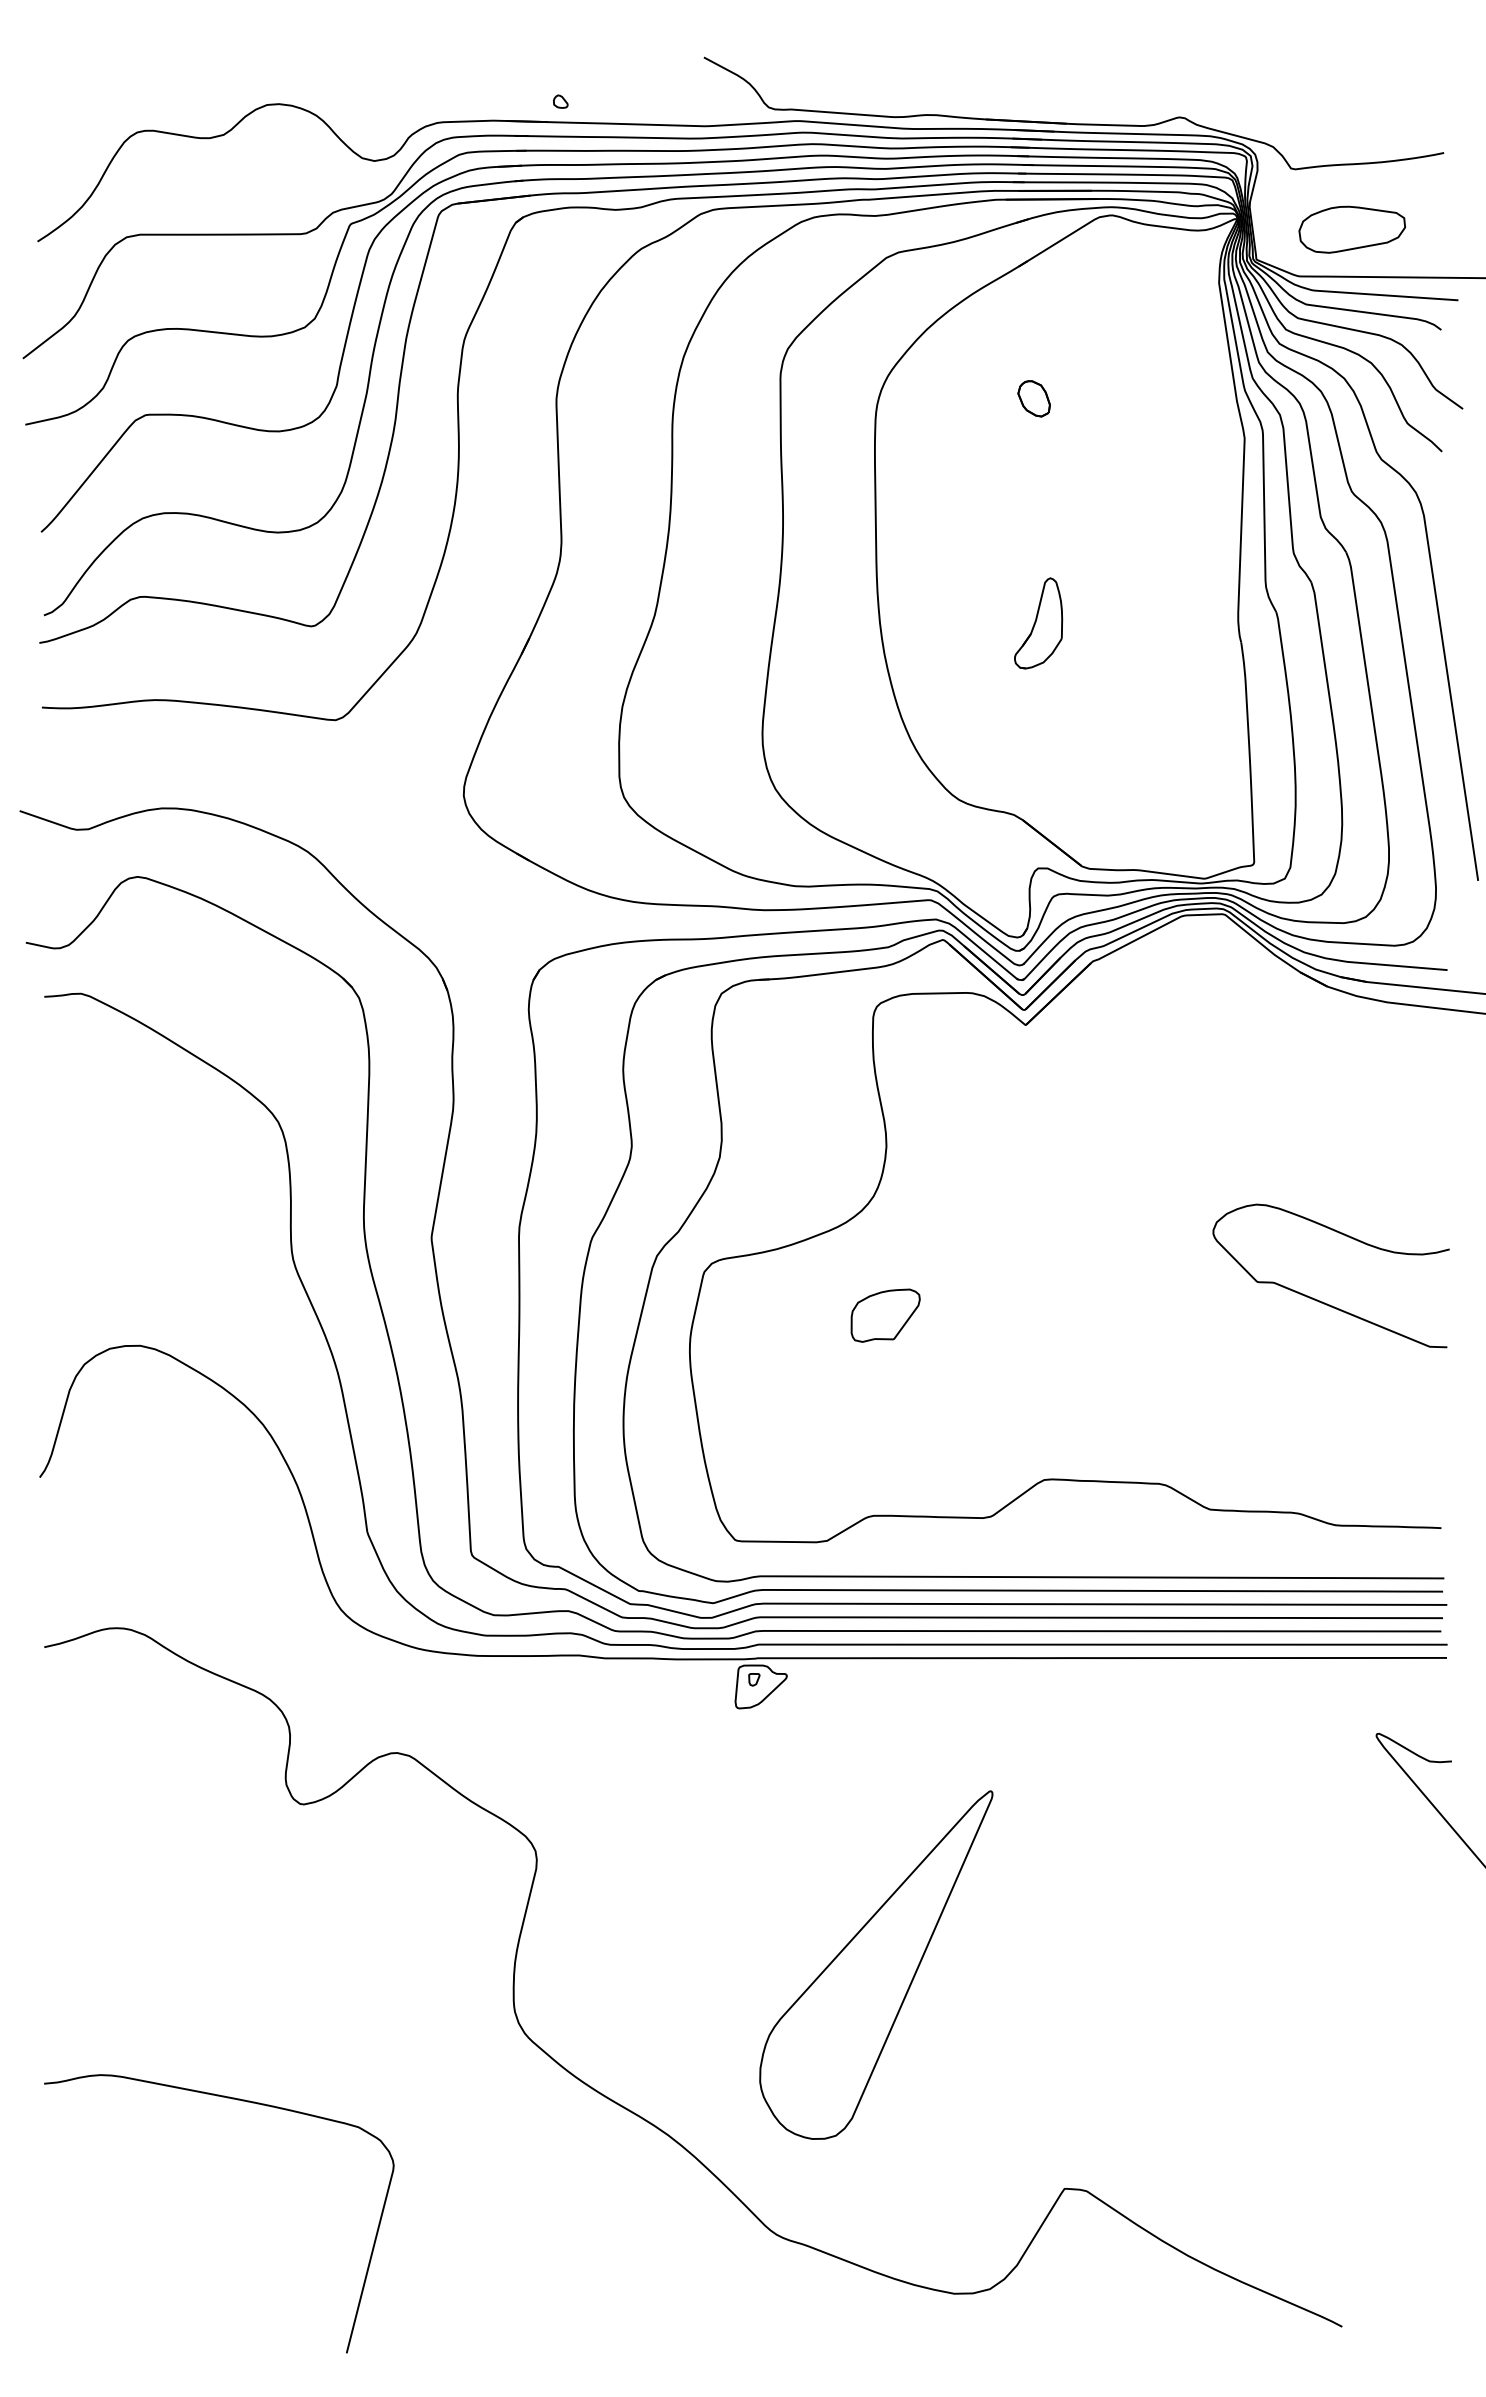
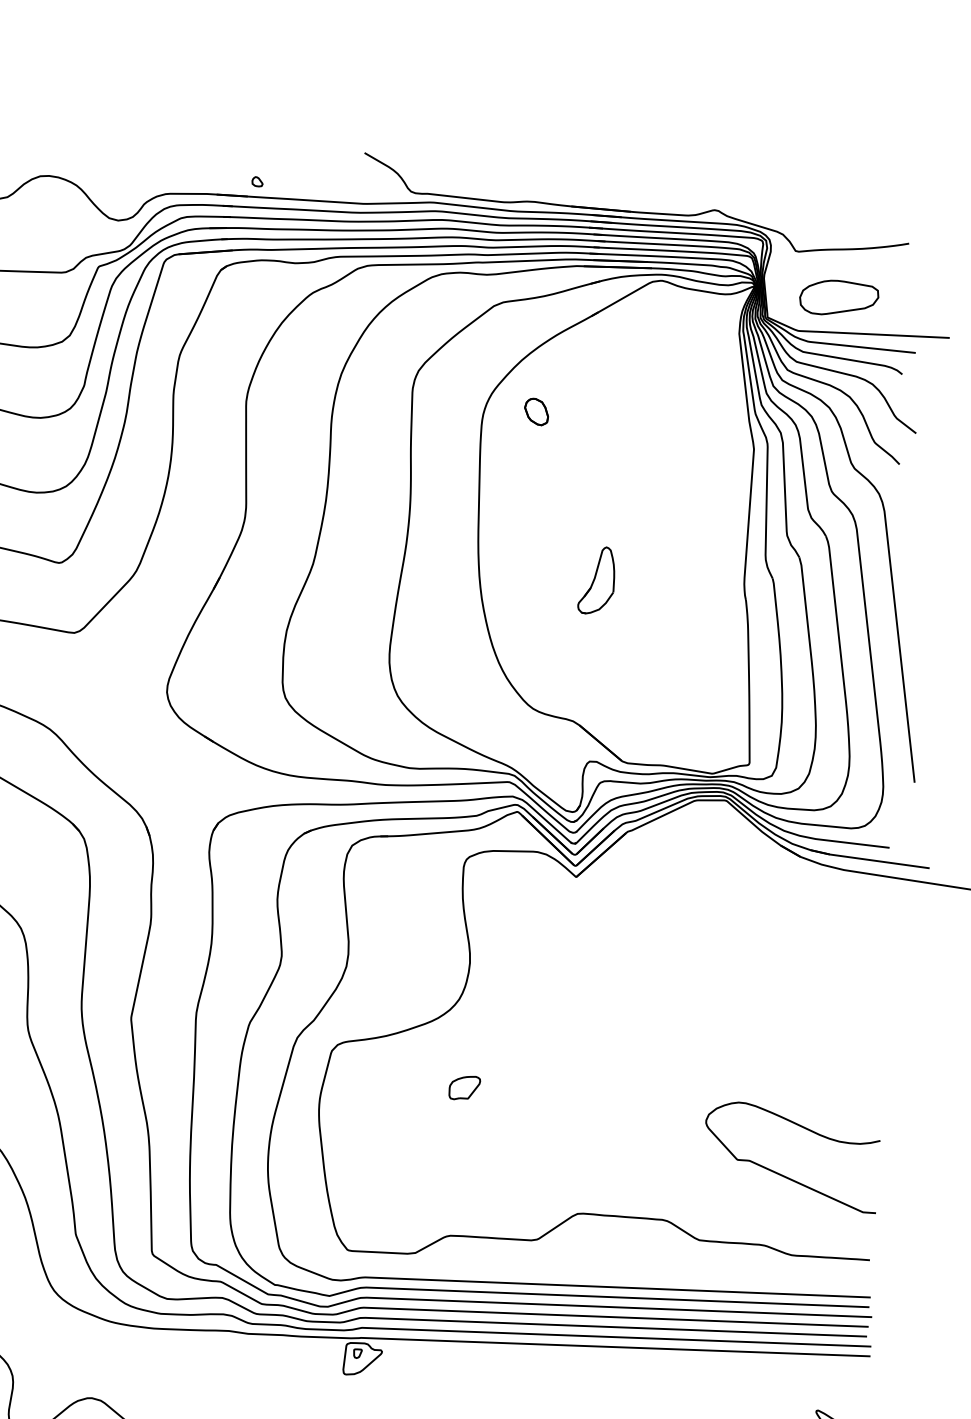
part: (1033, 398) -> (536, 411), moved
curve: (1320, 1300) -> (783, 1175), moved
part: (885, 1315) -> (464, 1087), size x0.6

